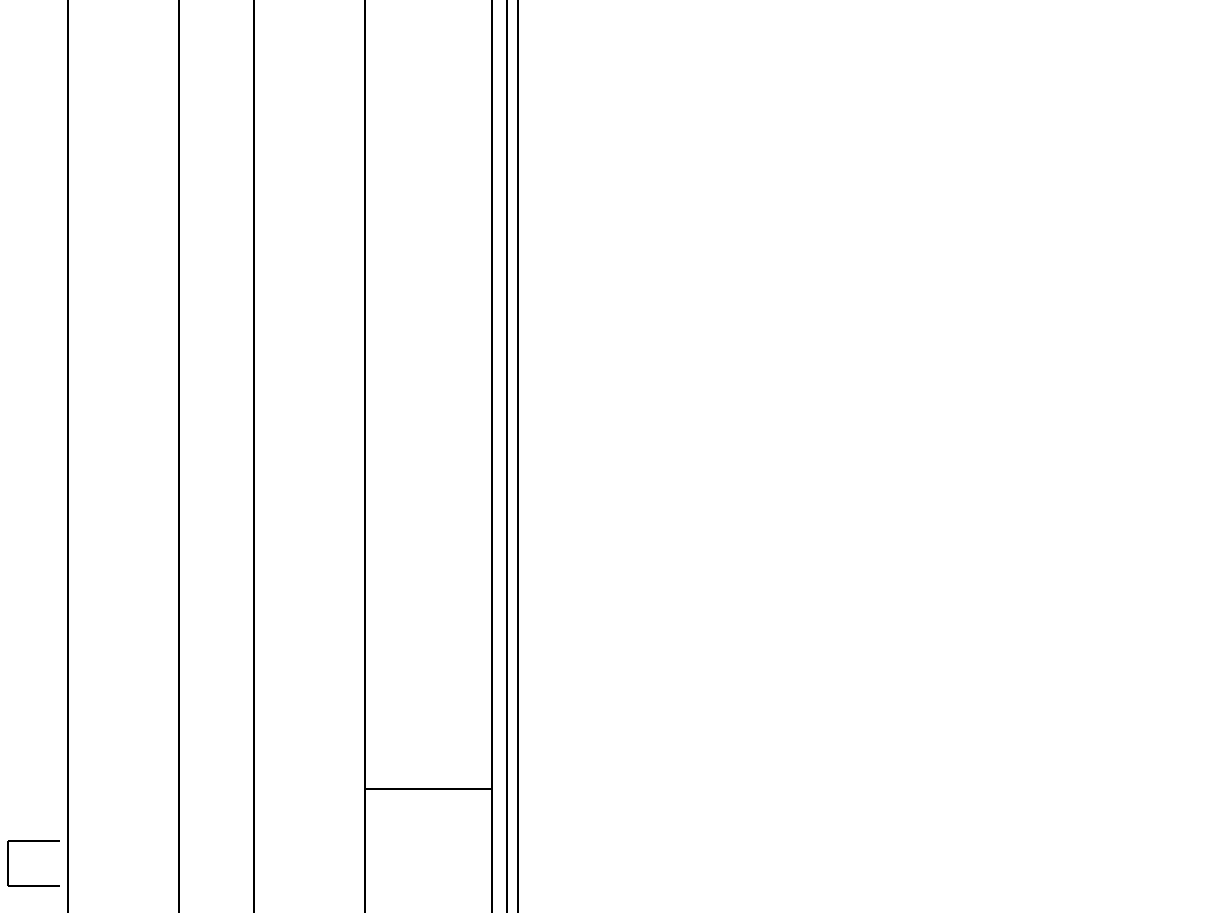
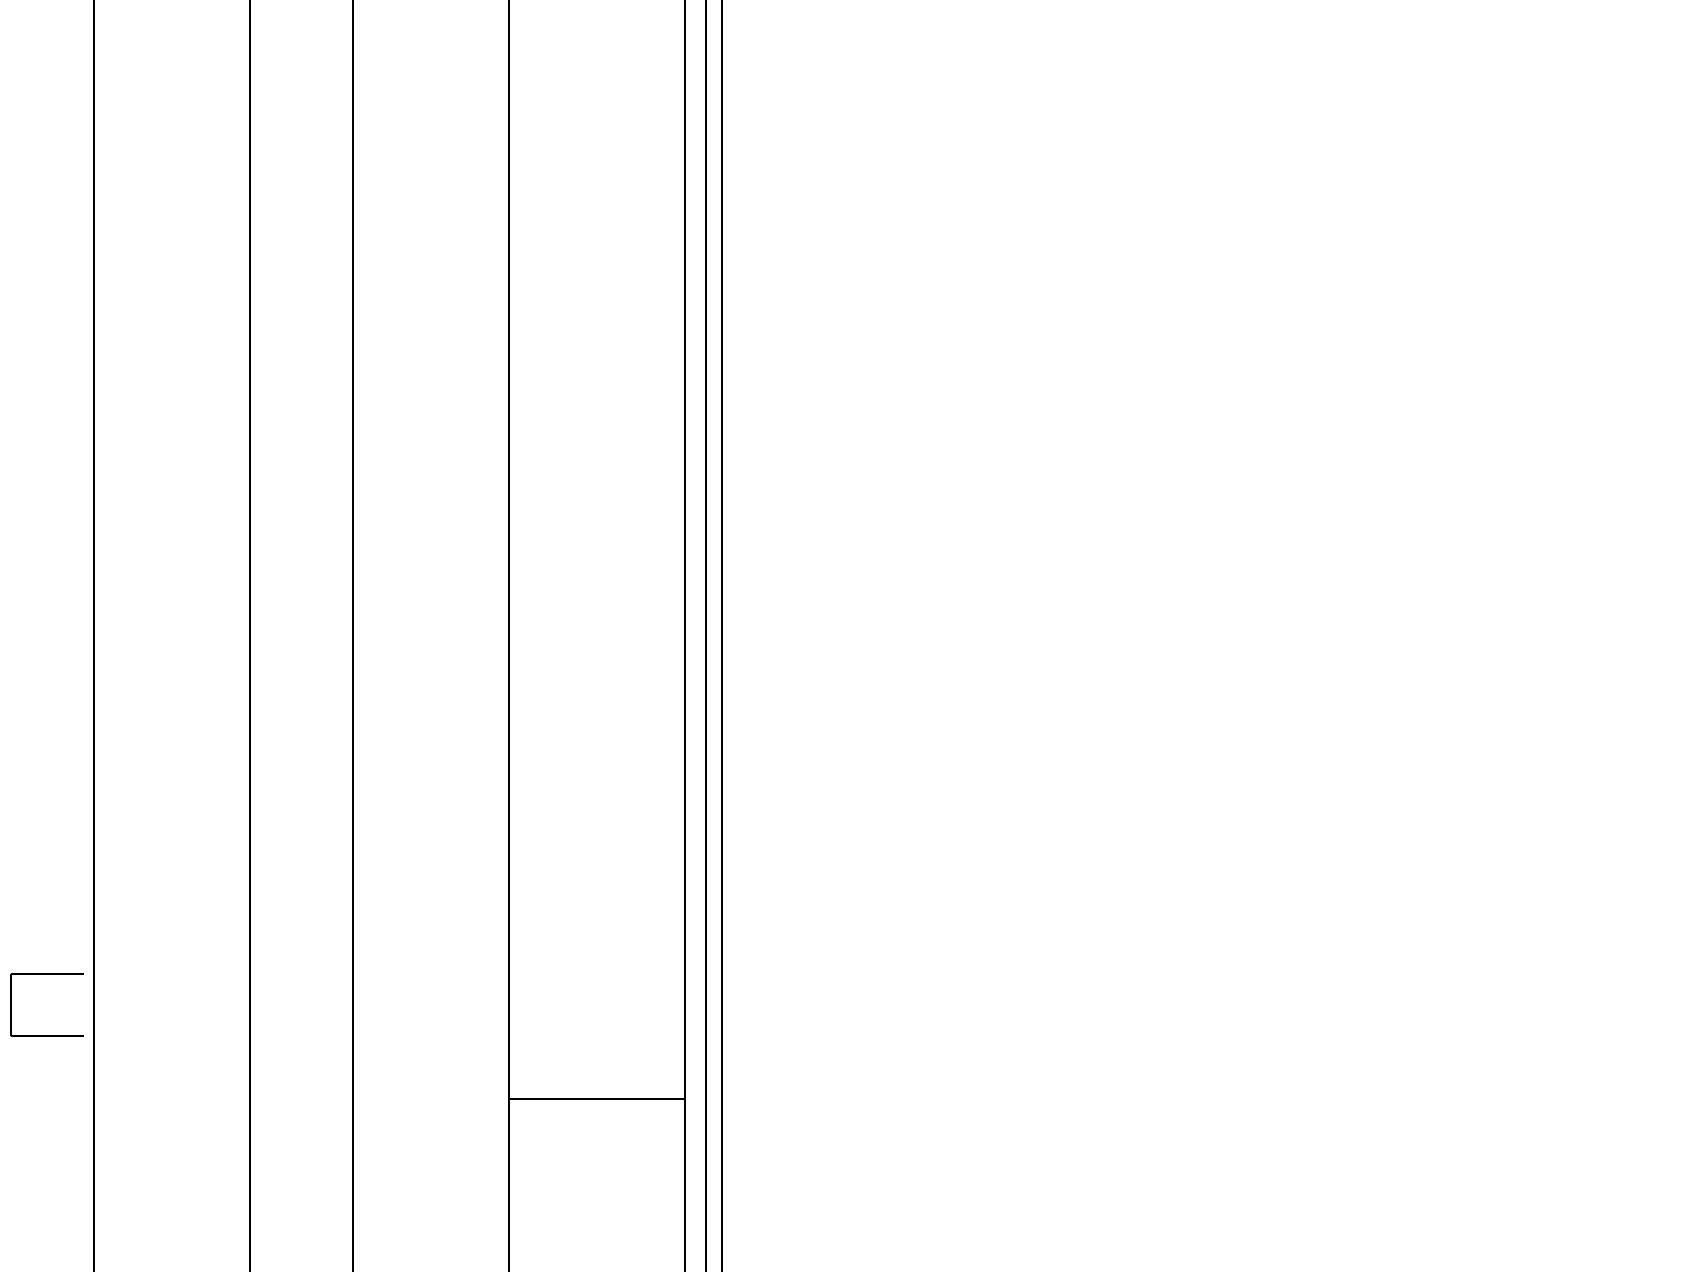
part: (33, 841) -> (46, 974), moved

